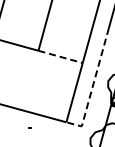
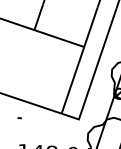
line: (60, 56) -> (59, 38), dashed -> solid
line: (93, 85) -> (95, 73), dashed -> solid

